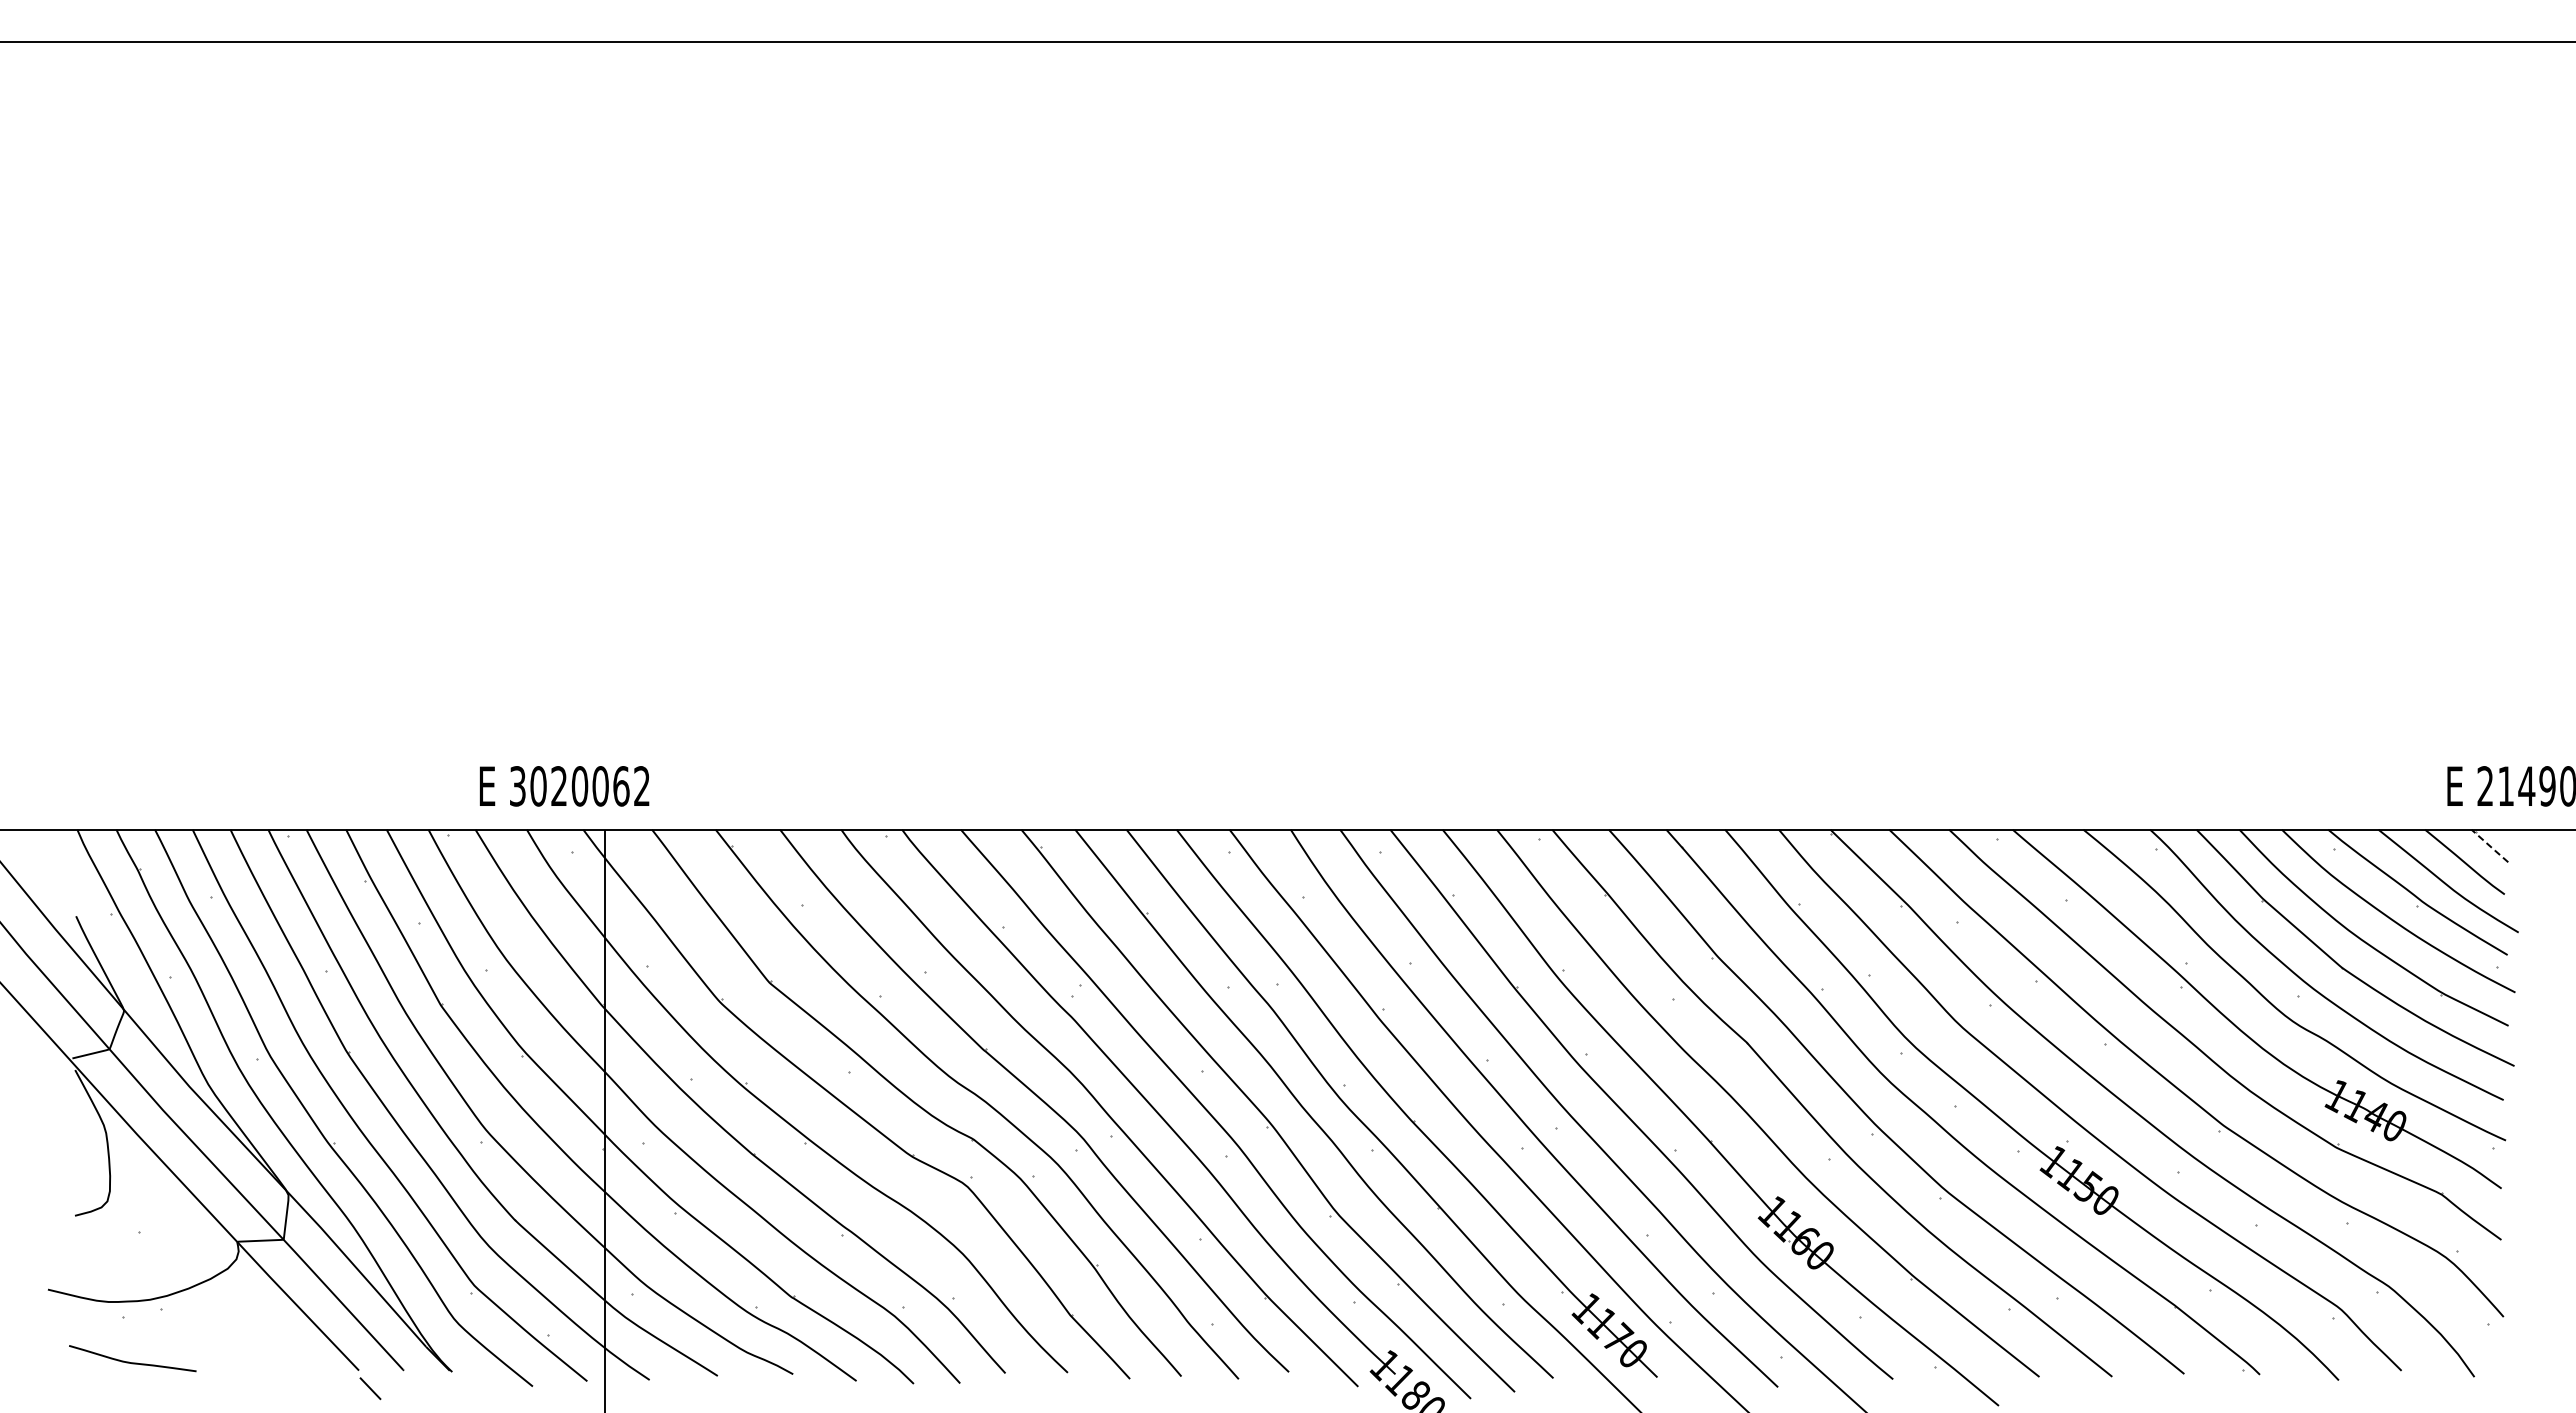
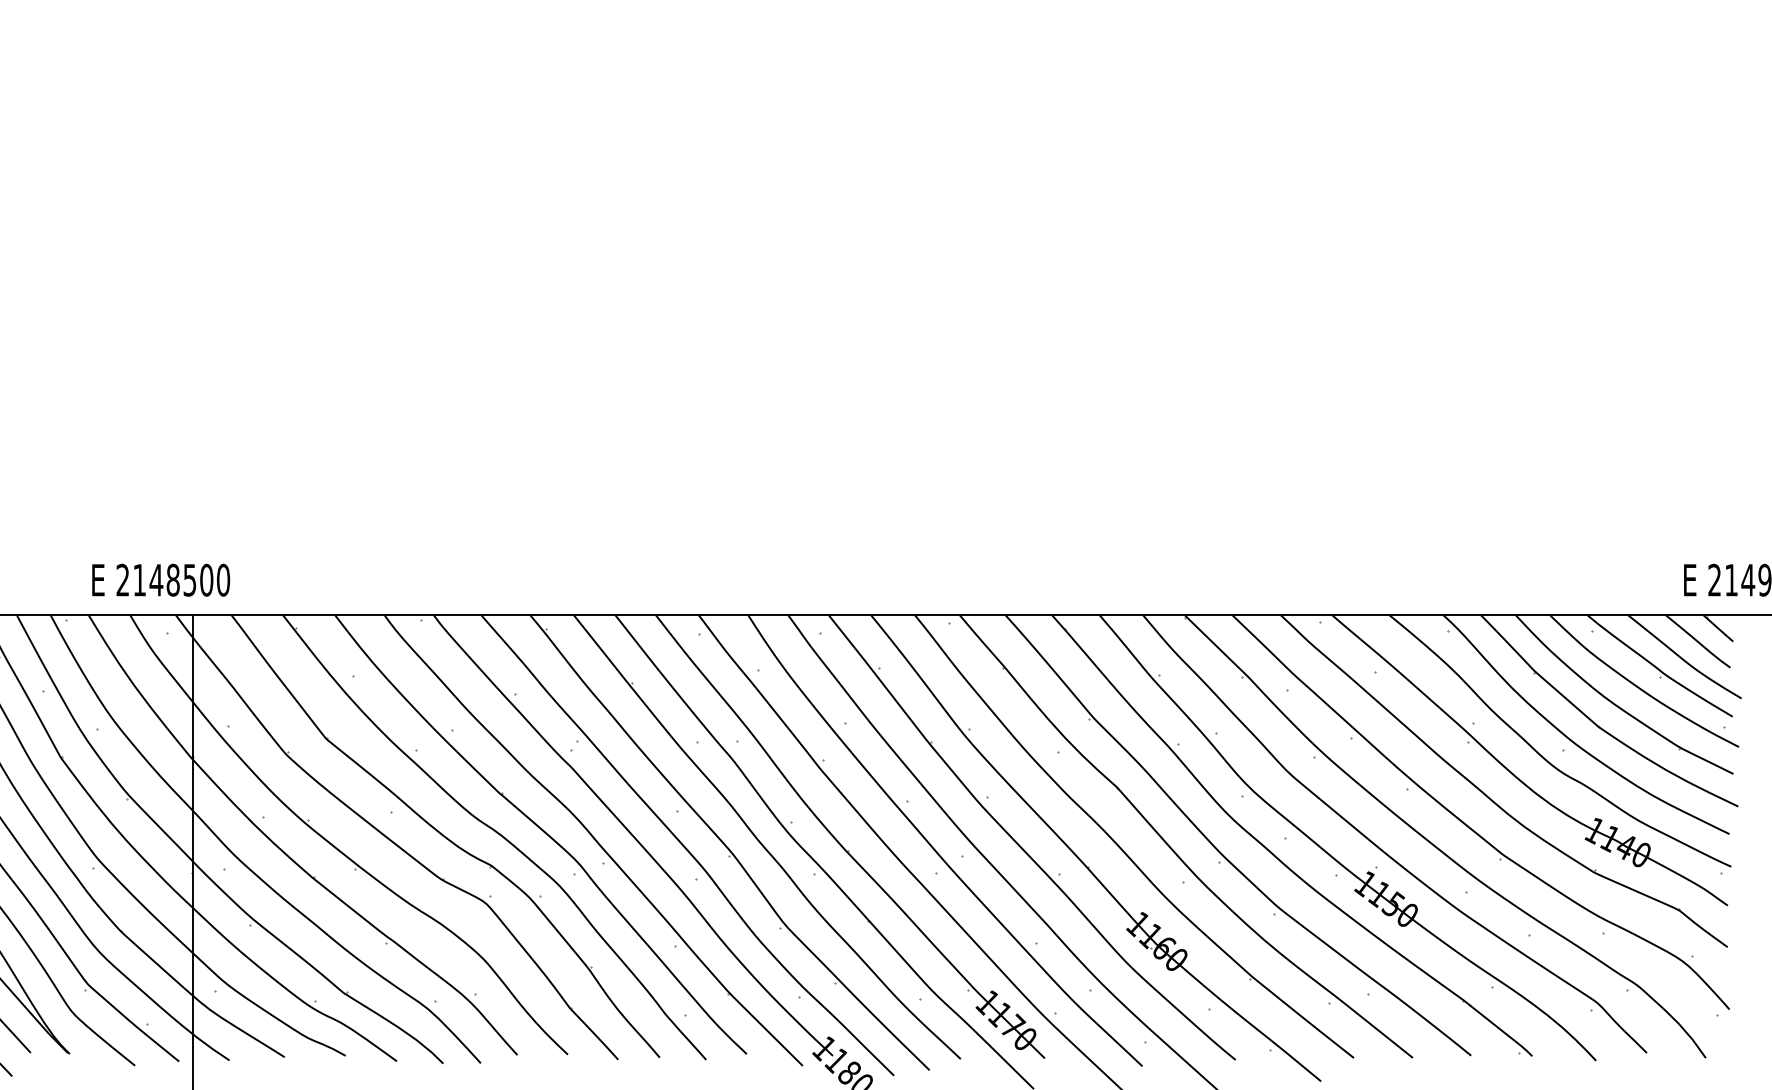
text: (580, 786) -> (173, 580), 3020062 -> 2148500
line: (2489, 845) -> (1718, 628), dashed -> solid

